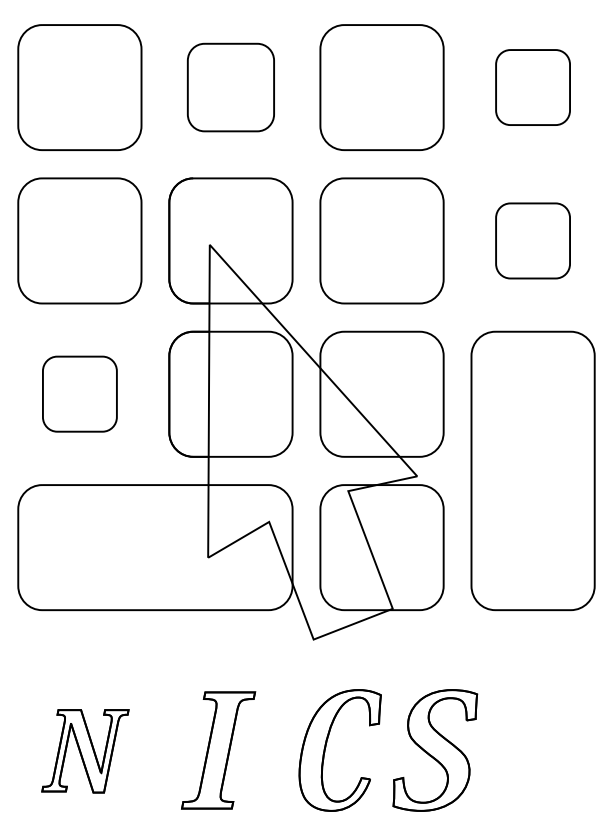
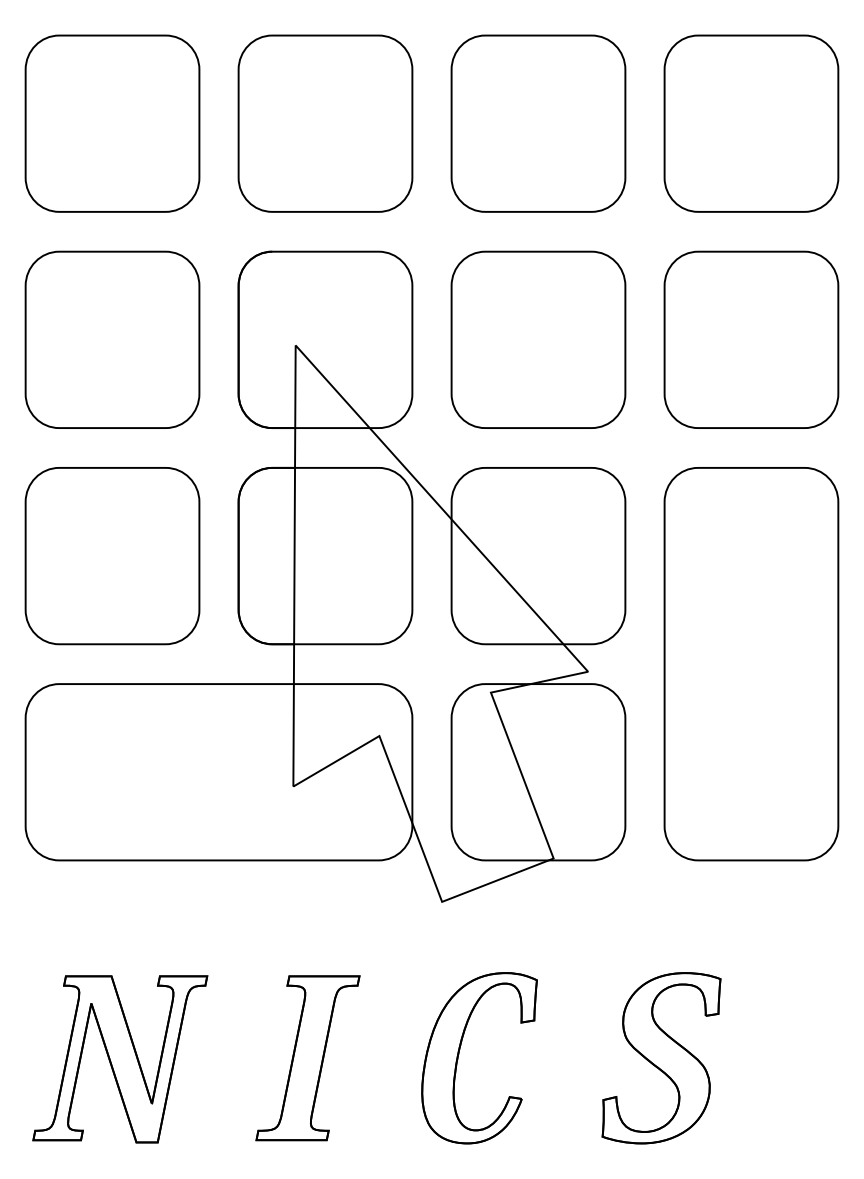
part: (230, 87) -> (324, 123), size x1.43
part: (532, 87) -> (750, 123), size x1.67
part: (532, 240) -> (750, 339), size x1.67
part: (79, 393) -> (111, 554), size x1.67
part: (435, 750) -> (661, 1058), moved
part: (85, 751) -> (120, 1059), size x1.43

